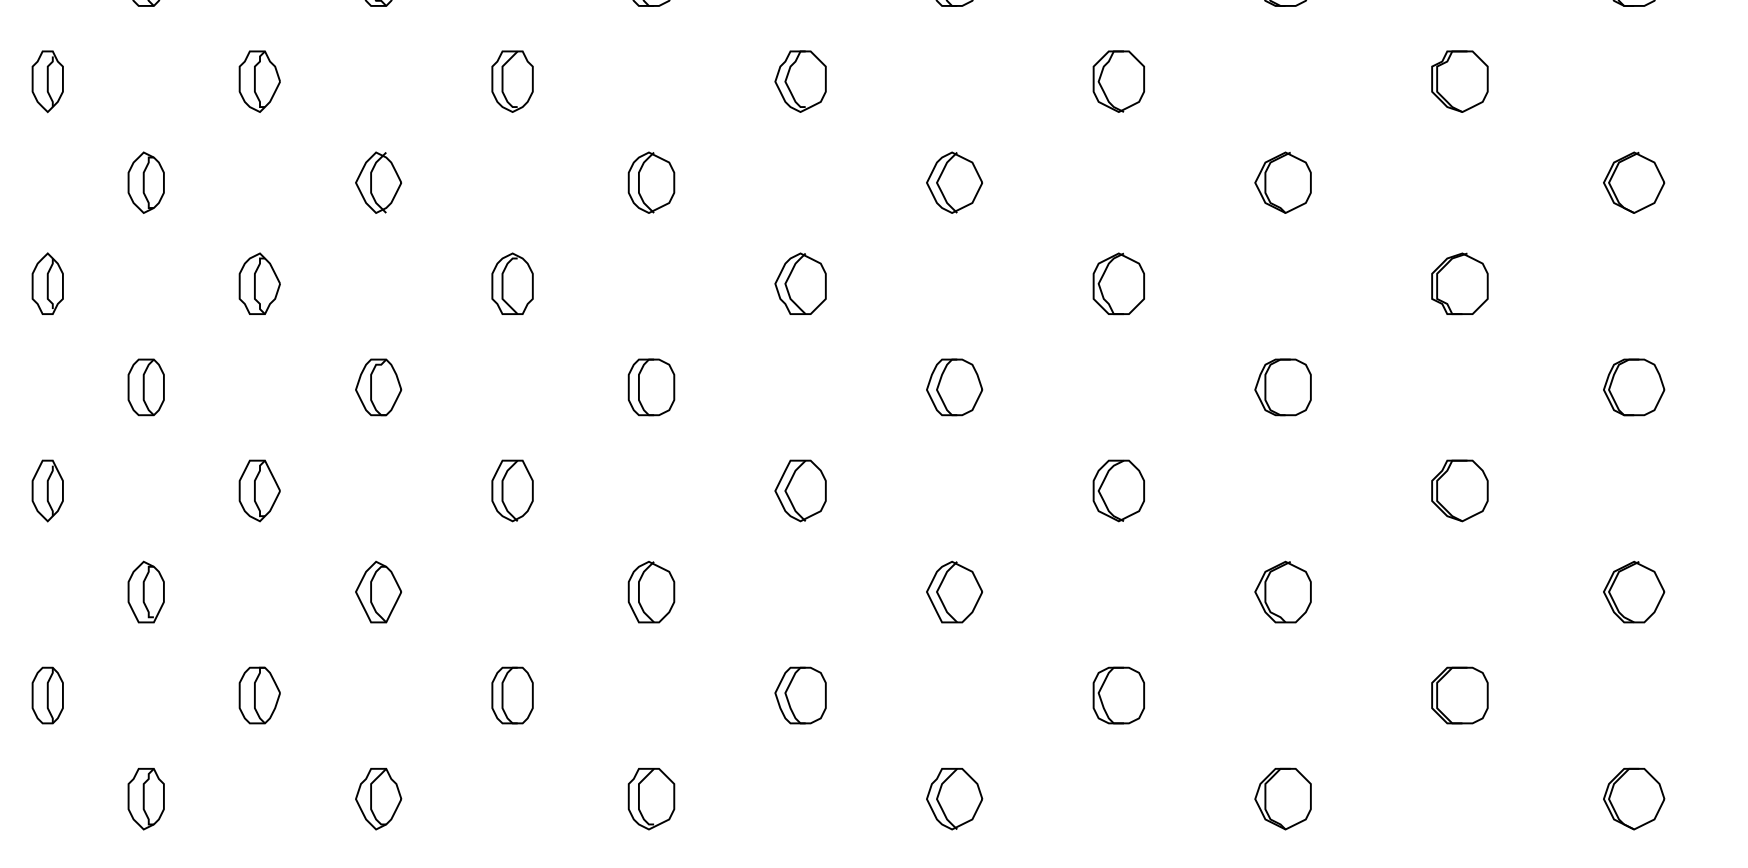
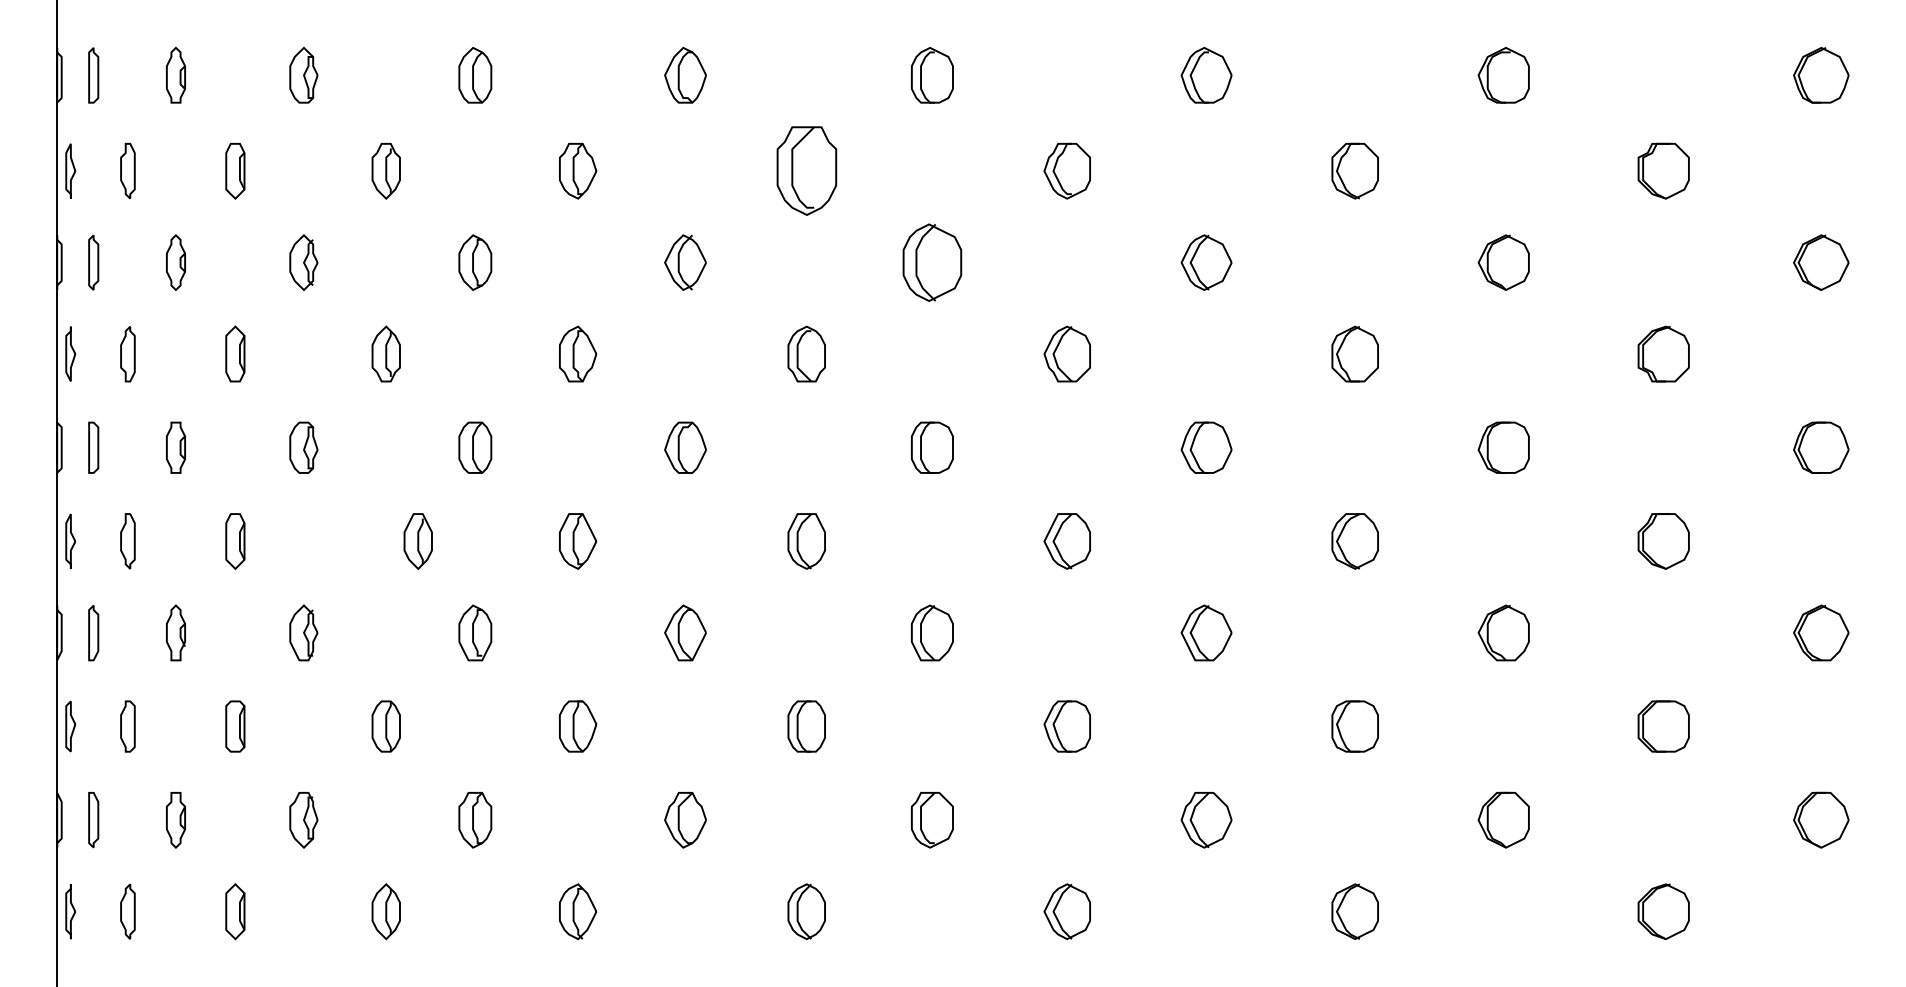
part: (512, 81) -> (806, 171), size x1.6
part: (651, 182) -> (932, 262), size x1.4
part: (46, 490) -> (417, 541), moved

